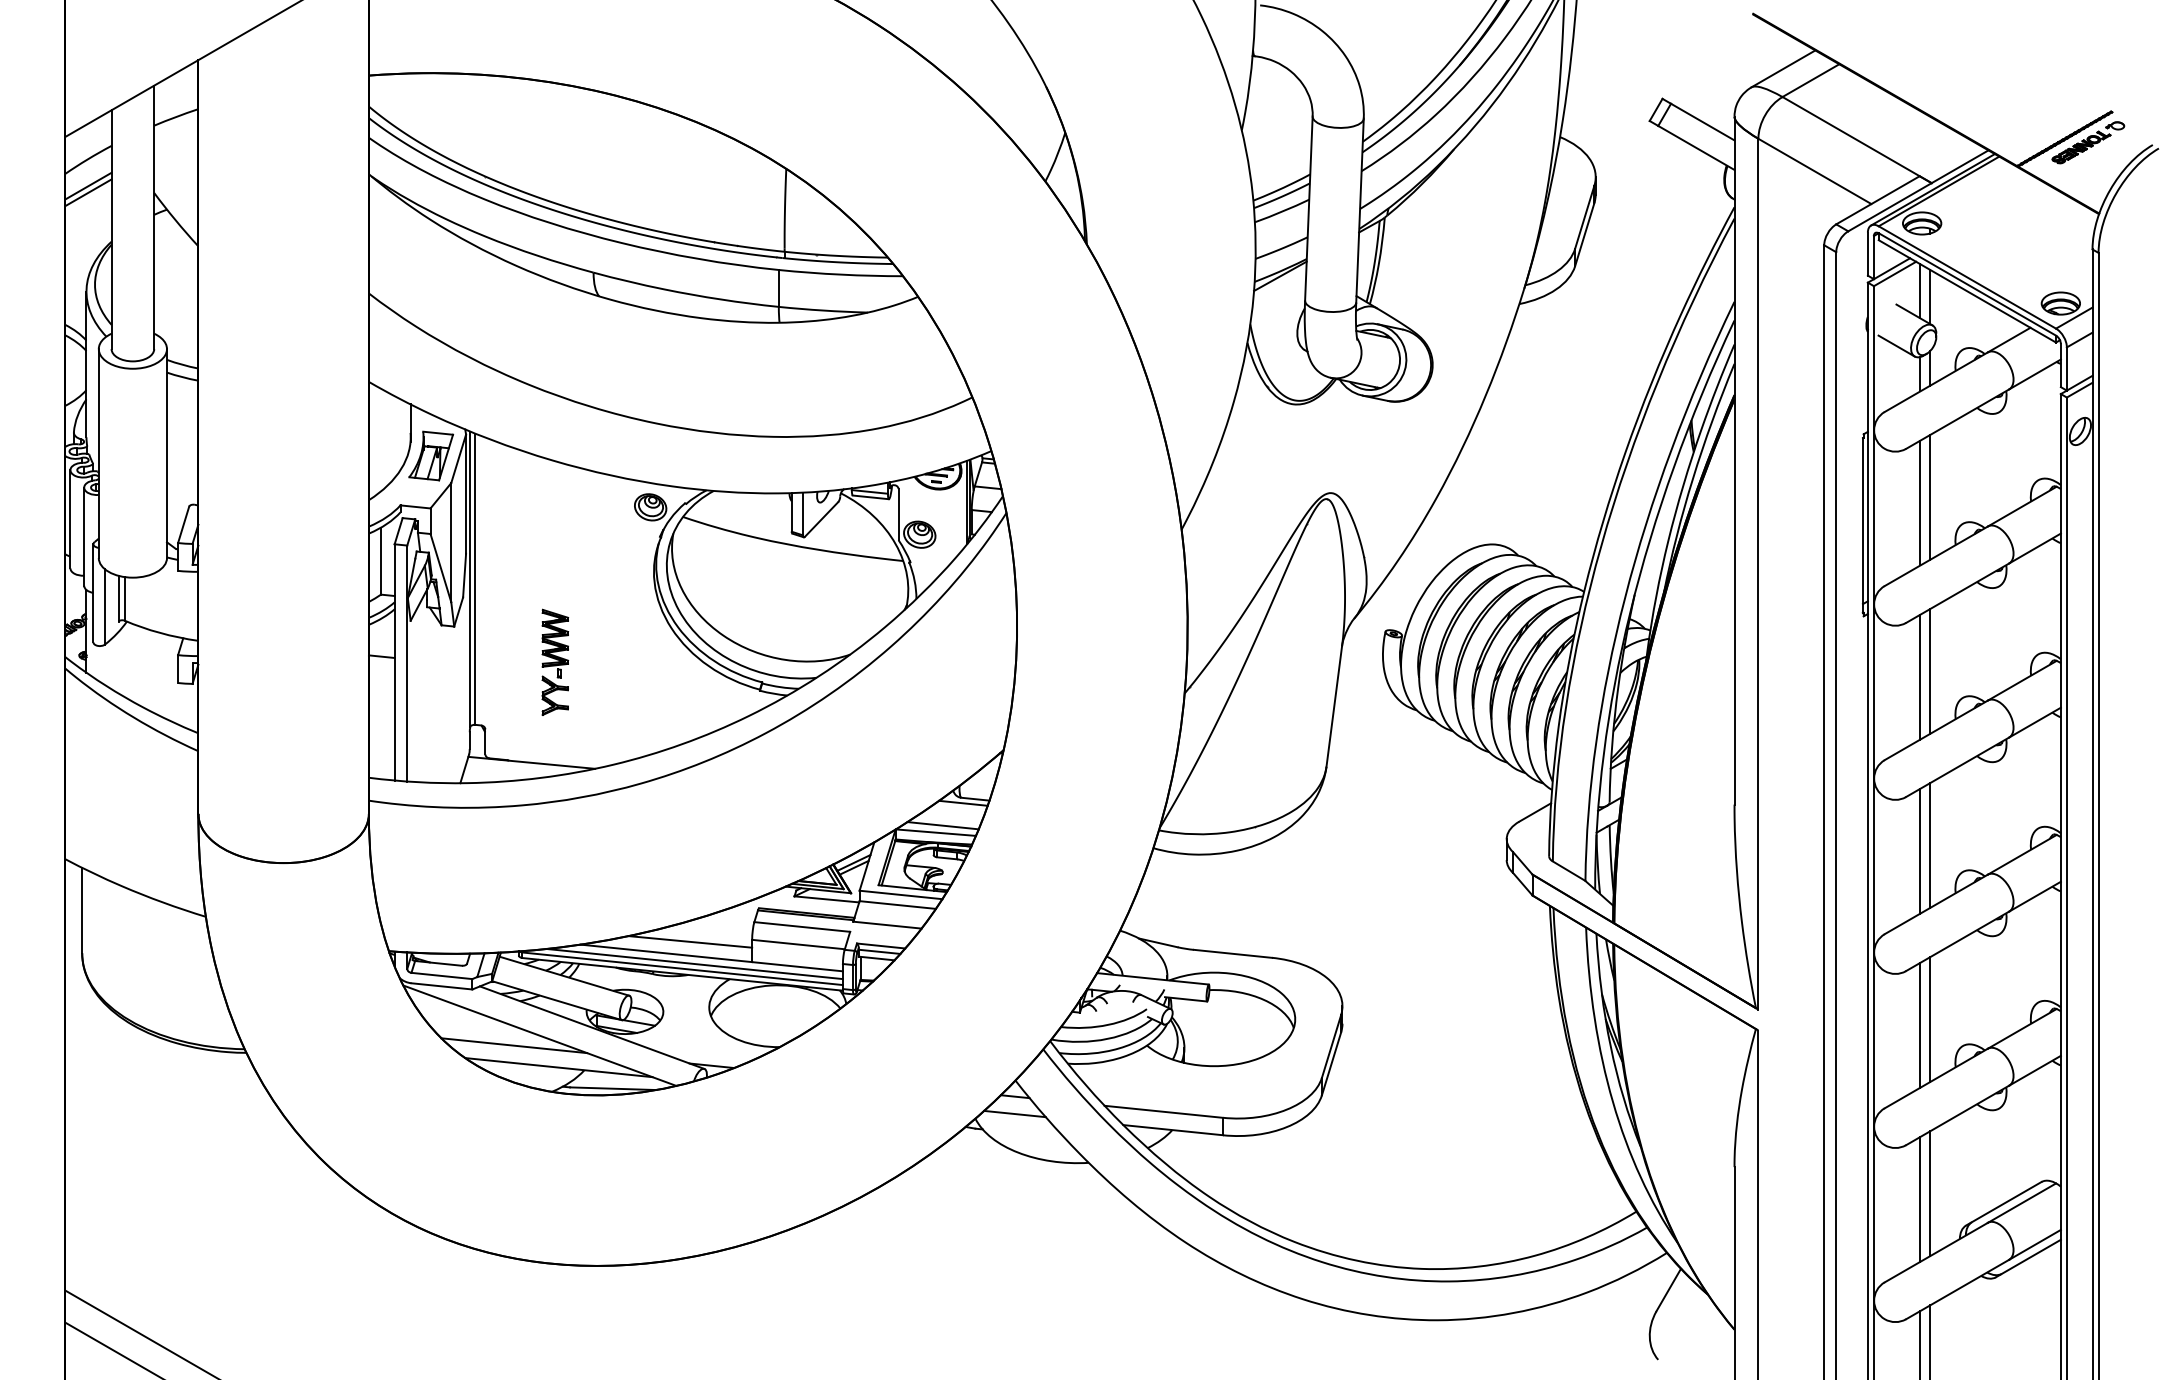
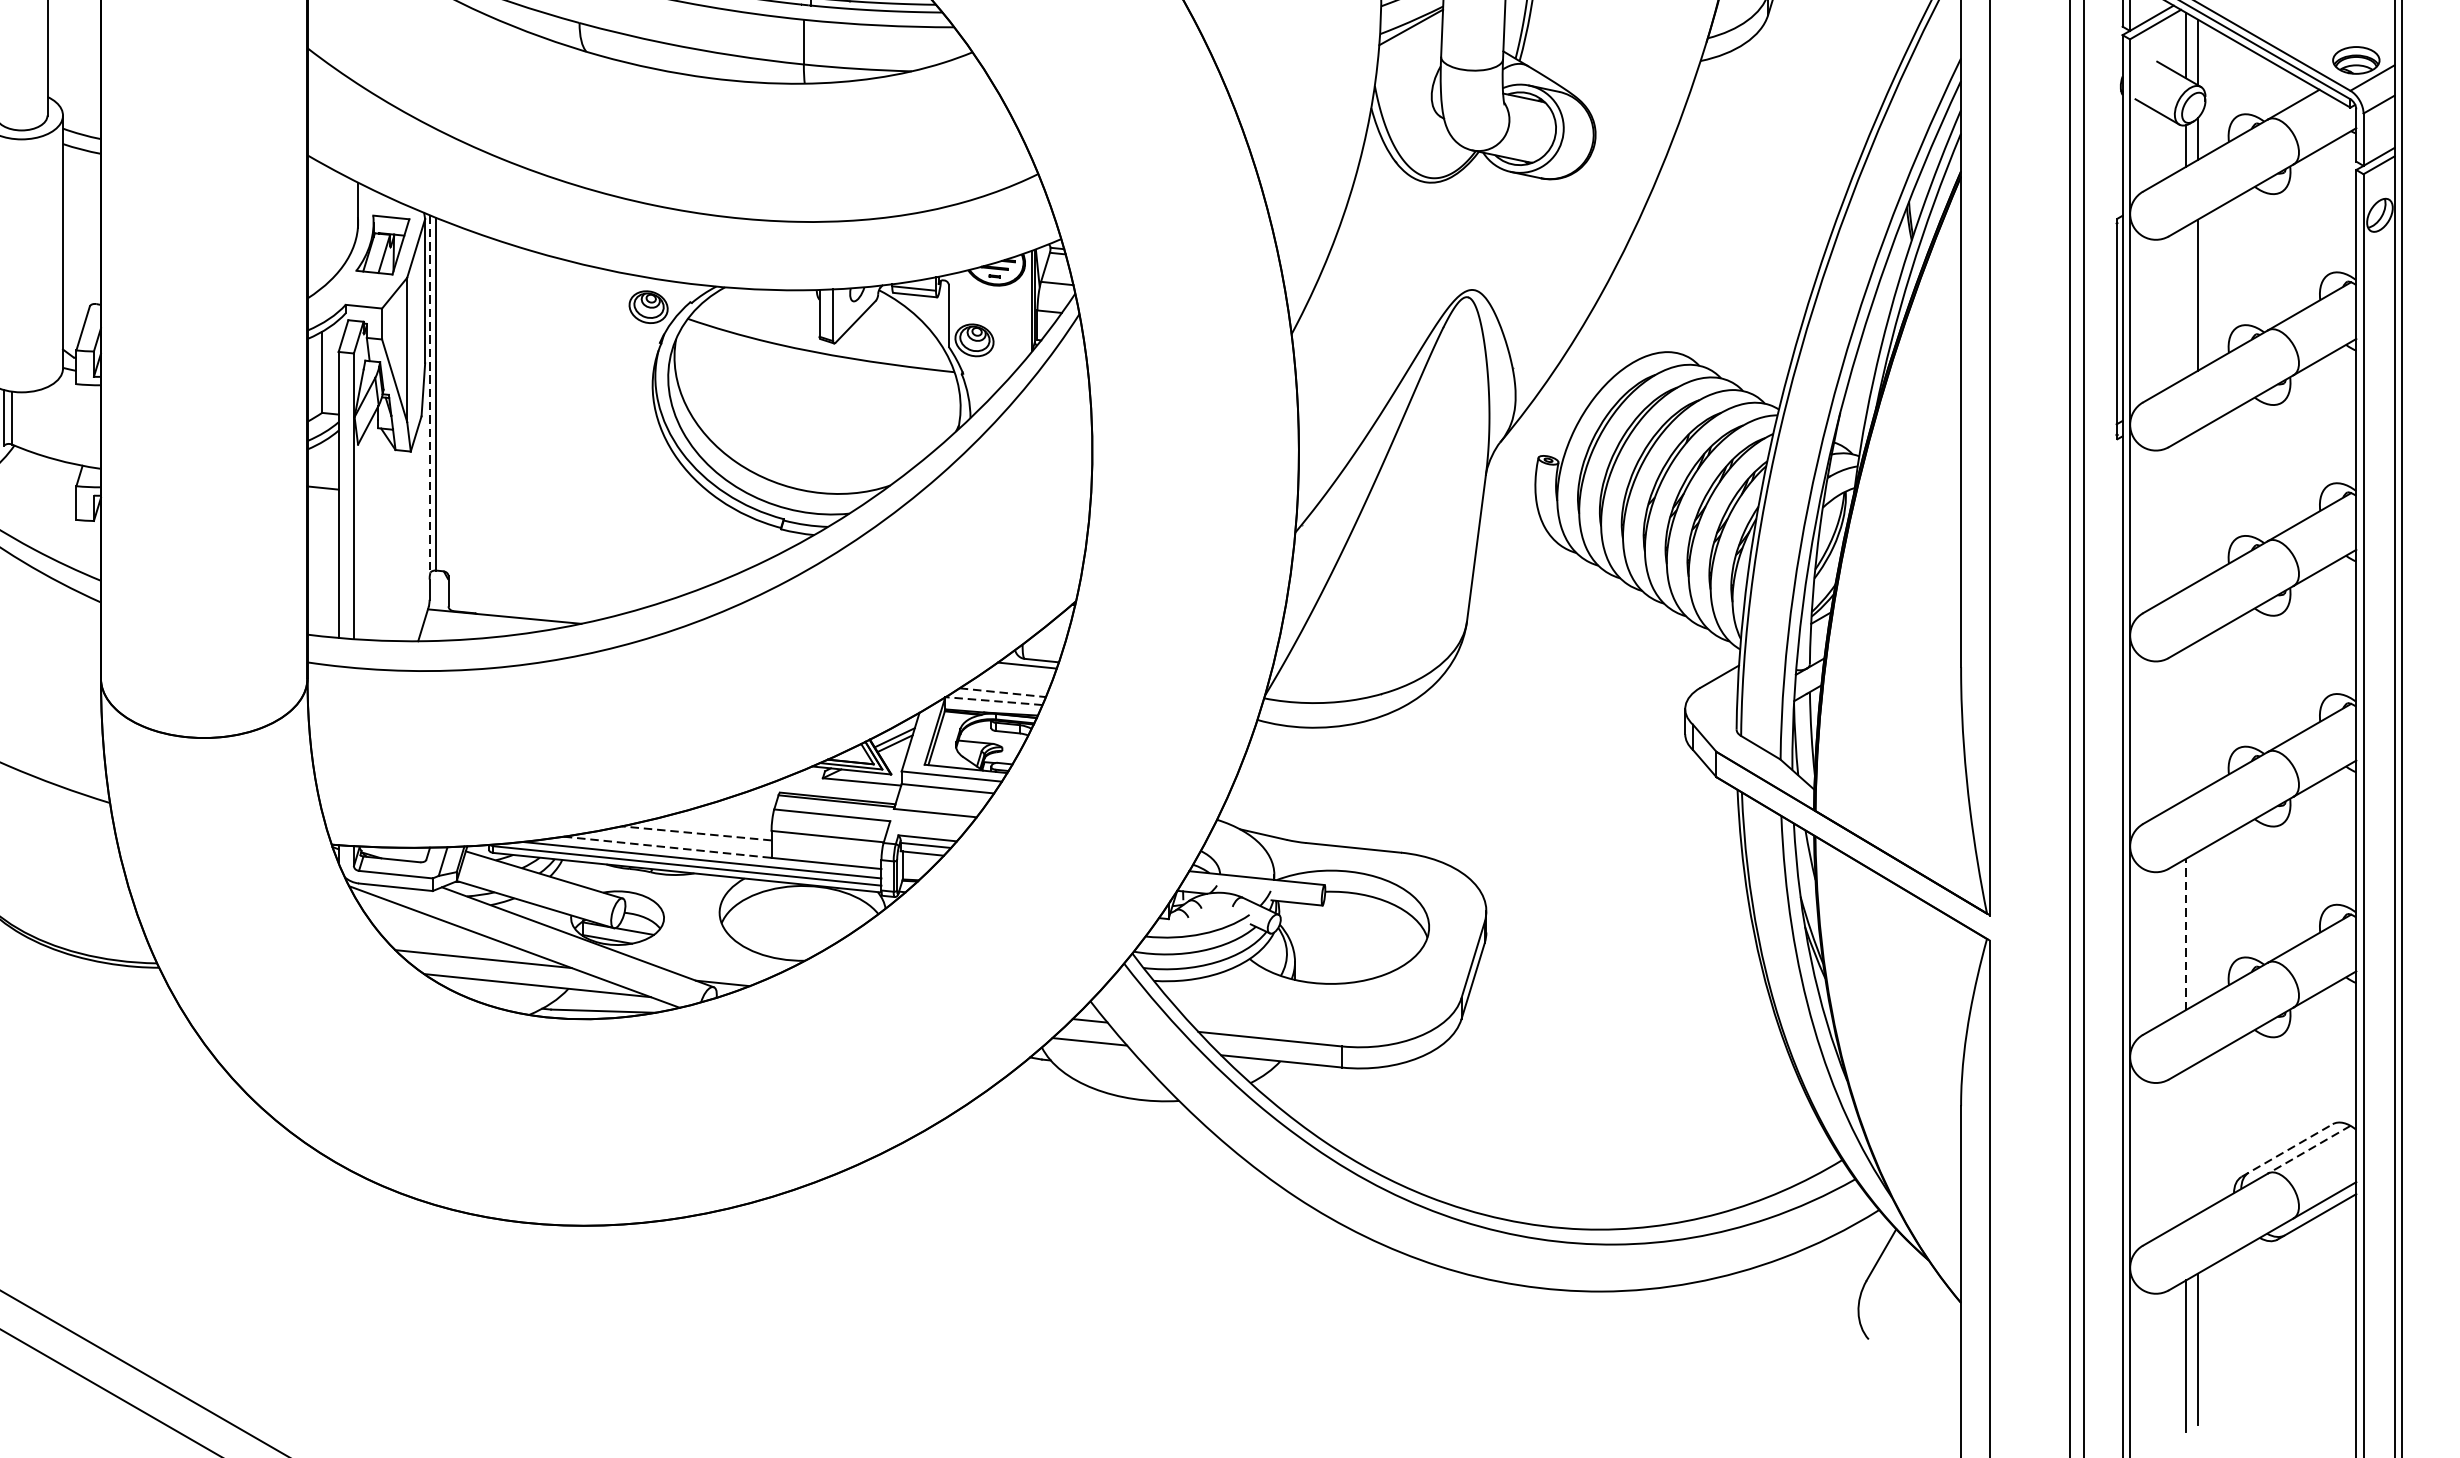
line: (1920, 502) -> (2186, 301), removed
line: (470, 579) -> (430, 394), solid -> dashed
part: (555, 661) -> (533, 493), removed
line: (1929, 671) -> (2197, 505), removed
line: (1920, 676) -> (2186, 512), removed
line: (943, 825) -> (1003, 692), solid -> dashed
line: (935, 832) -> (993, 700), solid -> dashed
line: (1929, 845) -> (2197, 716), removed
line: (1920, 850) -> (2186, 722), removed
line: (689, 941) -> (695, 832), solid -> dashed
line: (666, 953) -> (667, 847), solid -> dashed
line: (1929, 1019) -> (2197, 927), removed
line: (1920, 1024) -> (2186, 933), solid -> dashed
line: (1929, 1193) -> (2197, 1138), removed
line: (1920, 1198) -> (2186, 1144), removed
line: (2003, 1203) -> (2286, 1150), solid -> dashed
line: (2021, 1203) -> (2308, 1150), solid -> dashed

